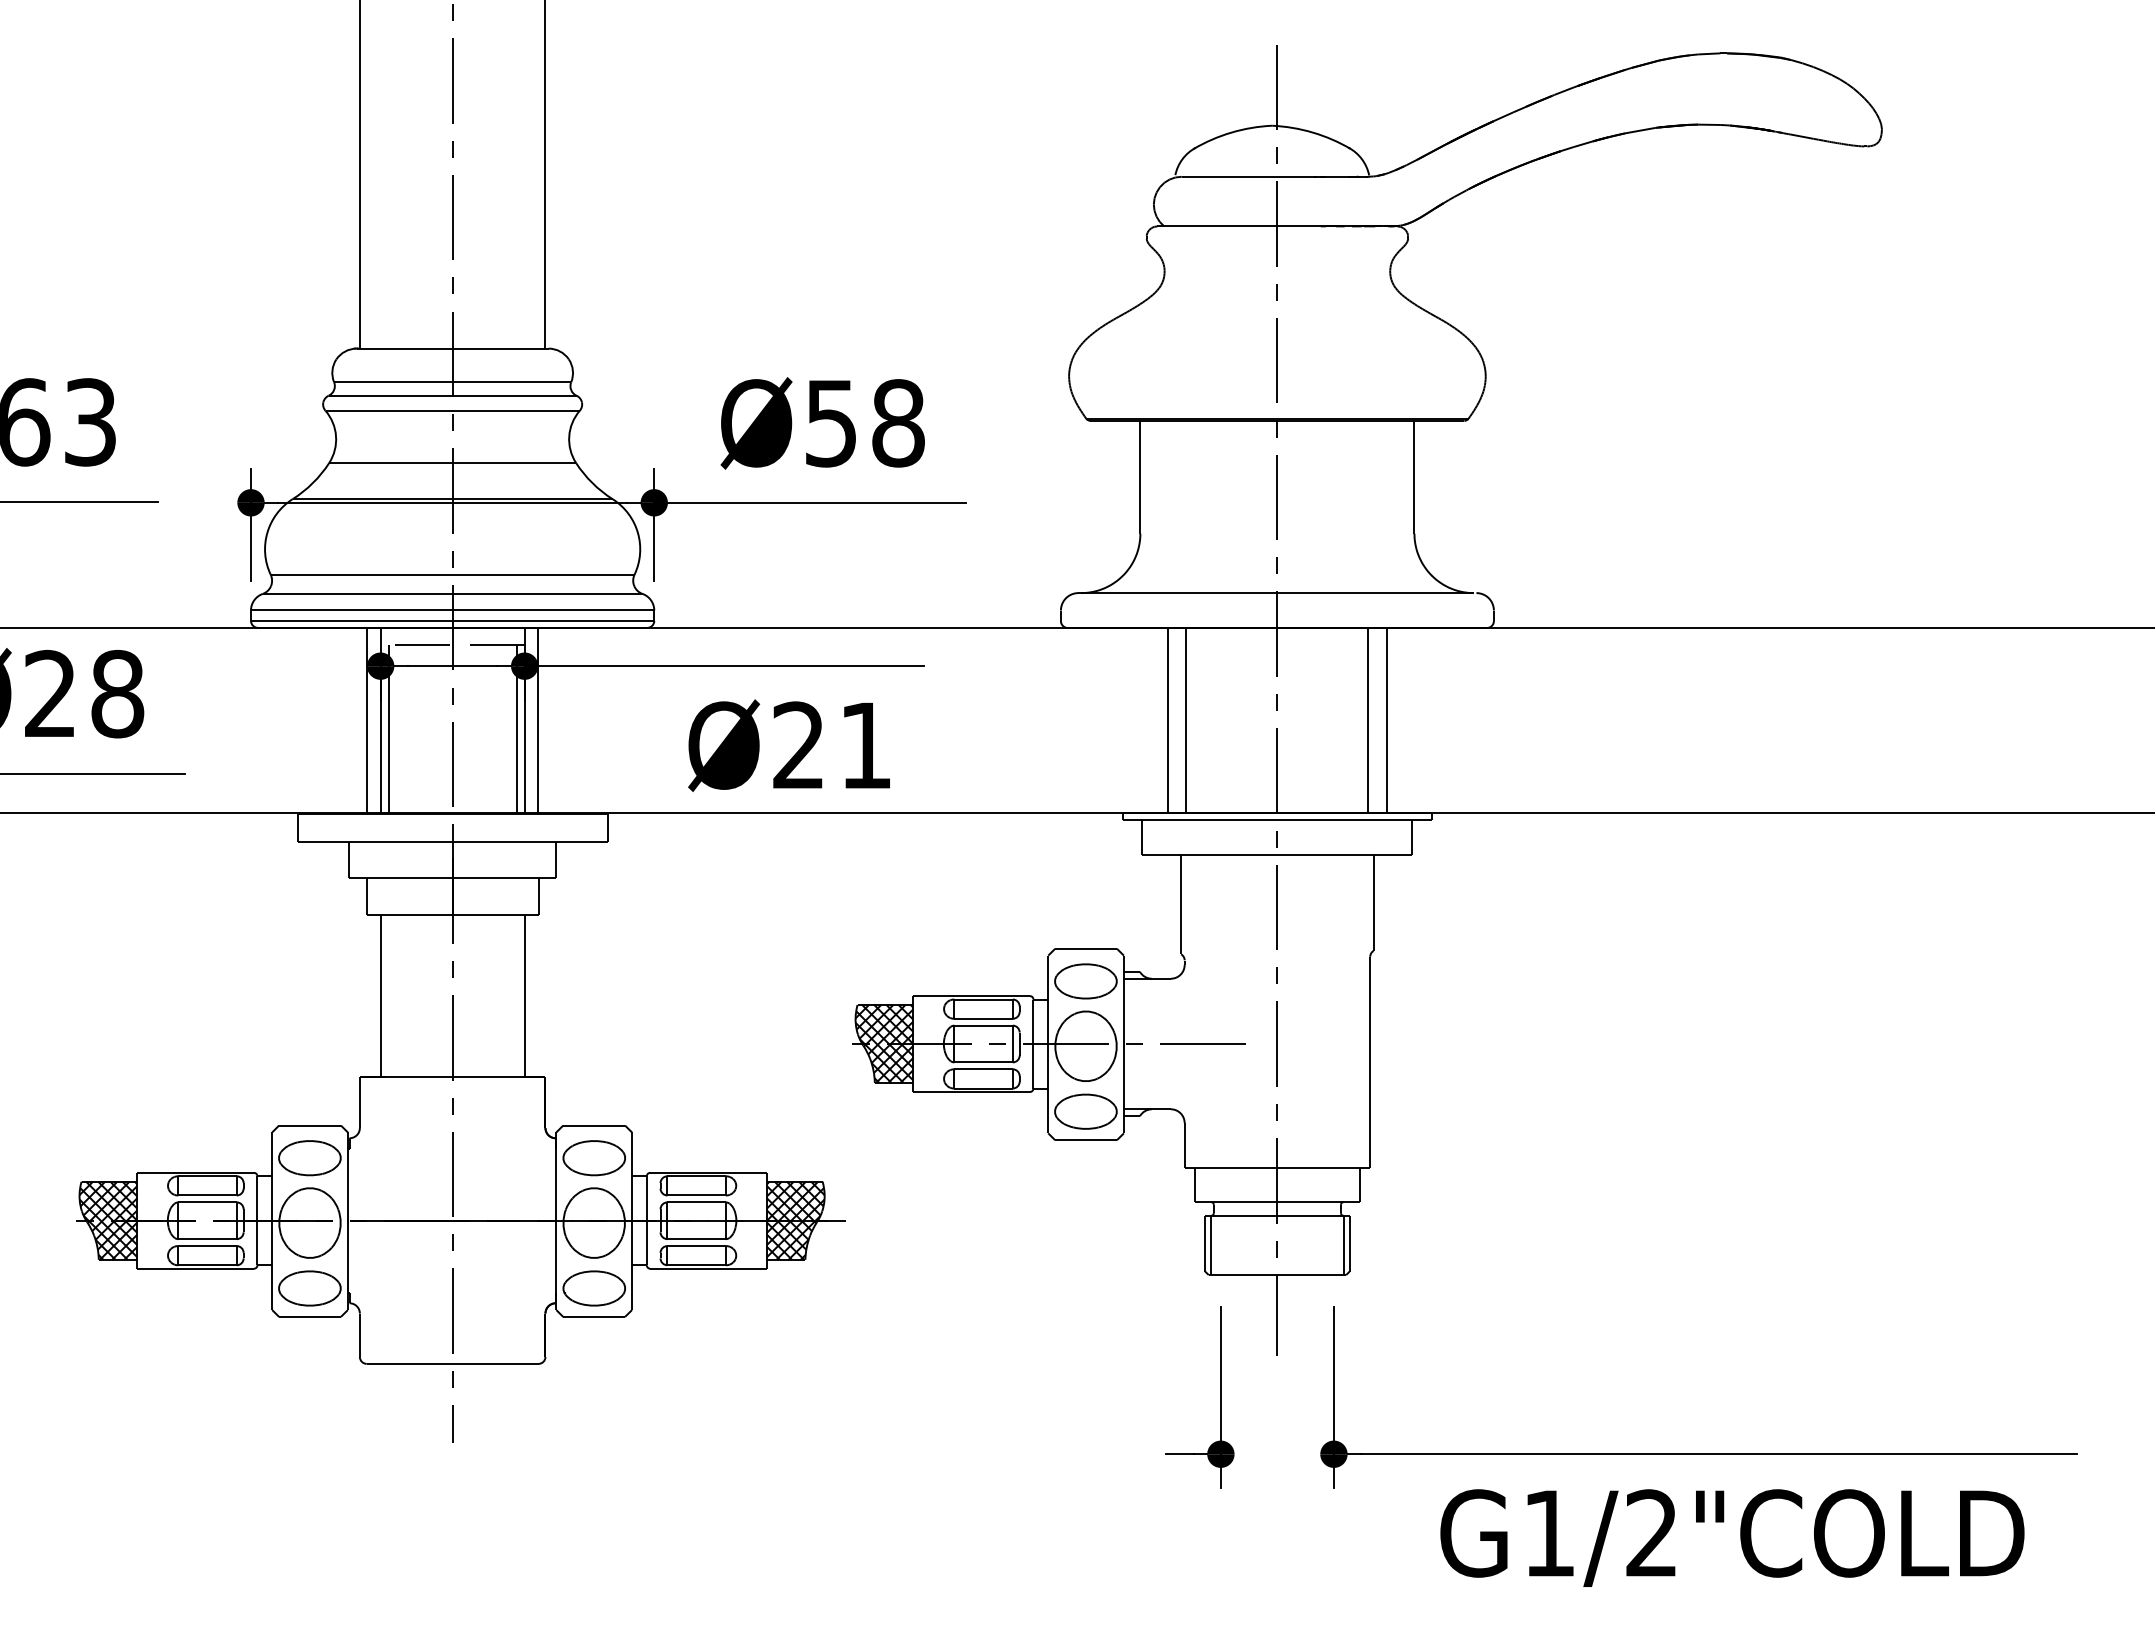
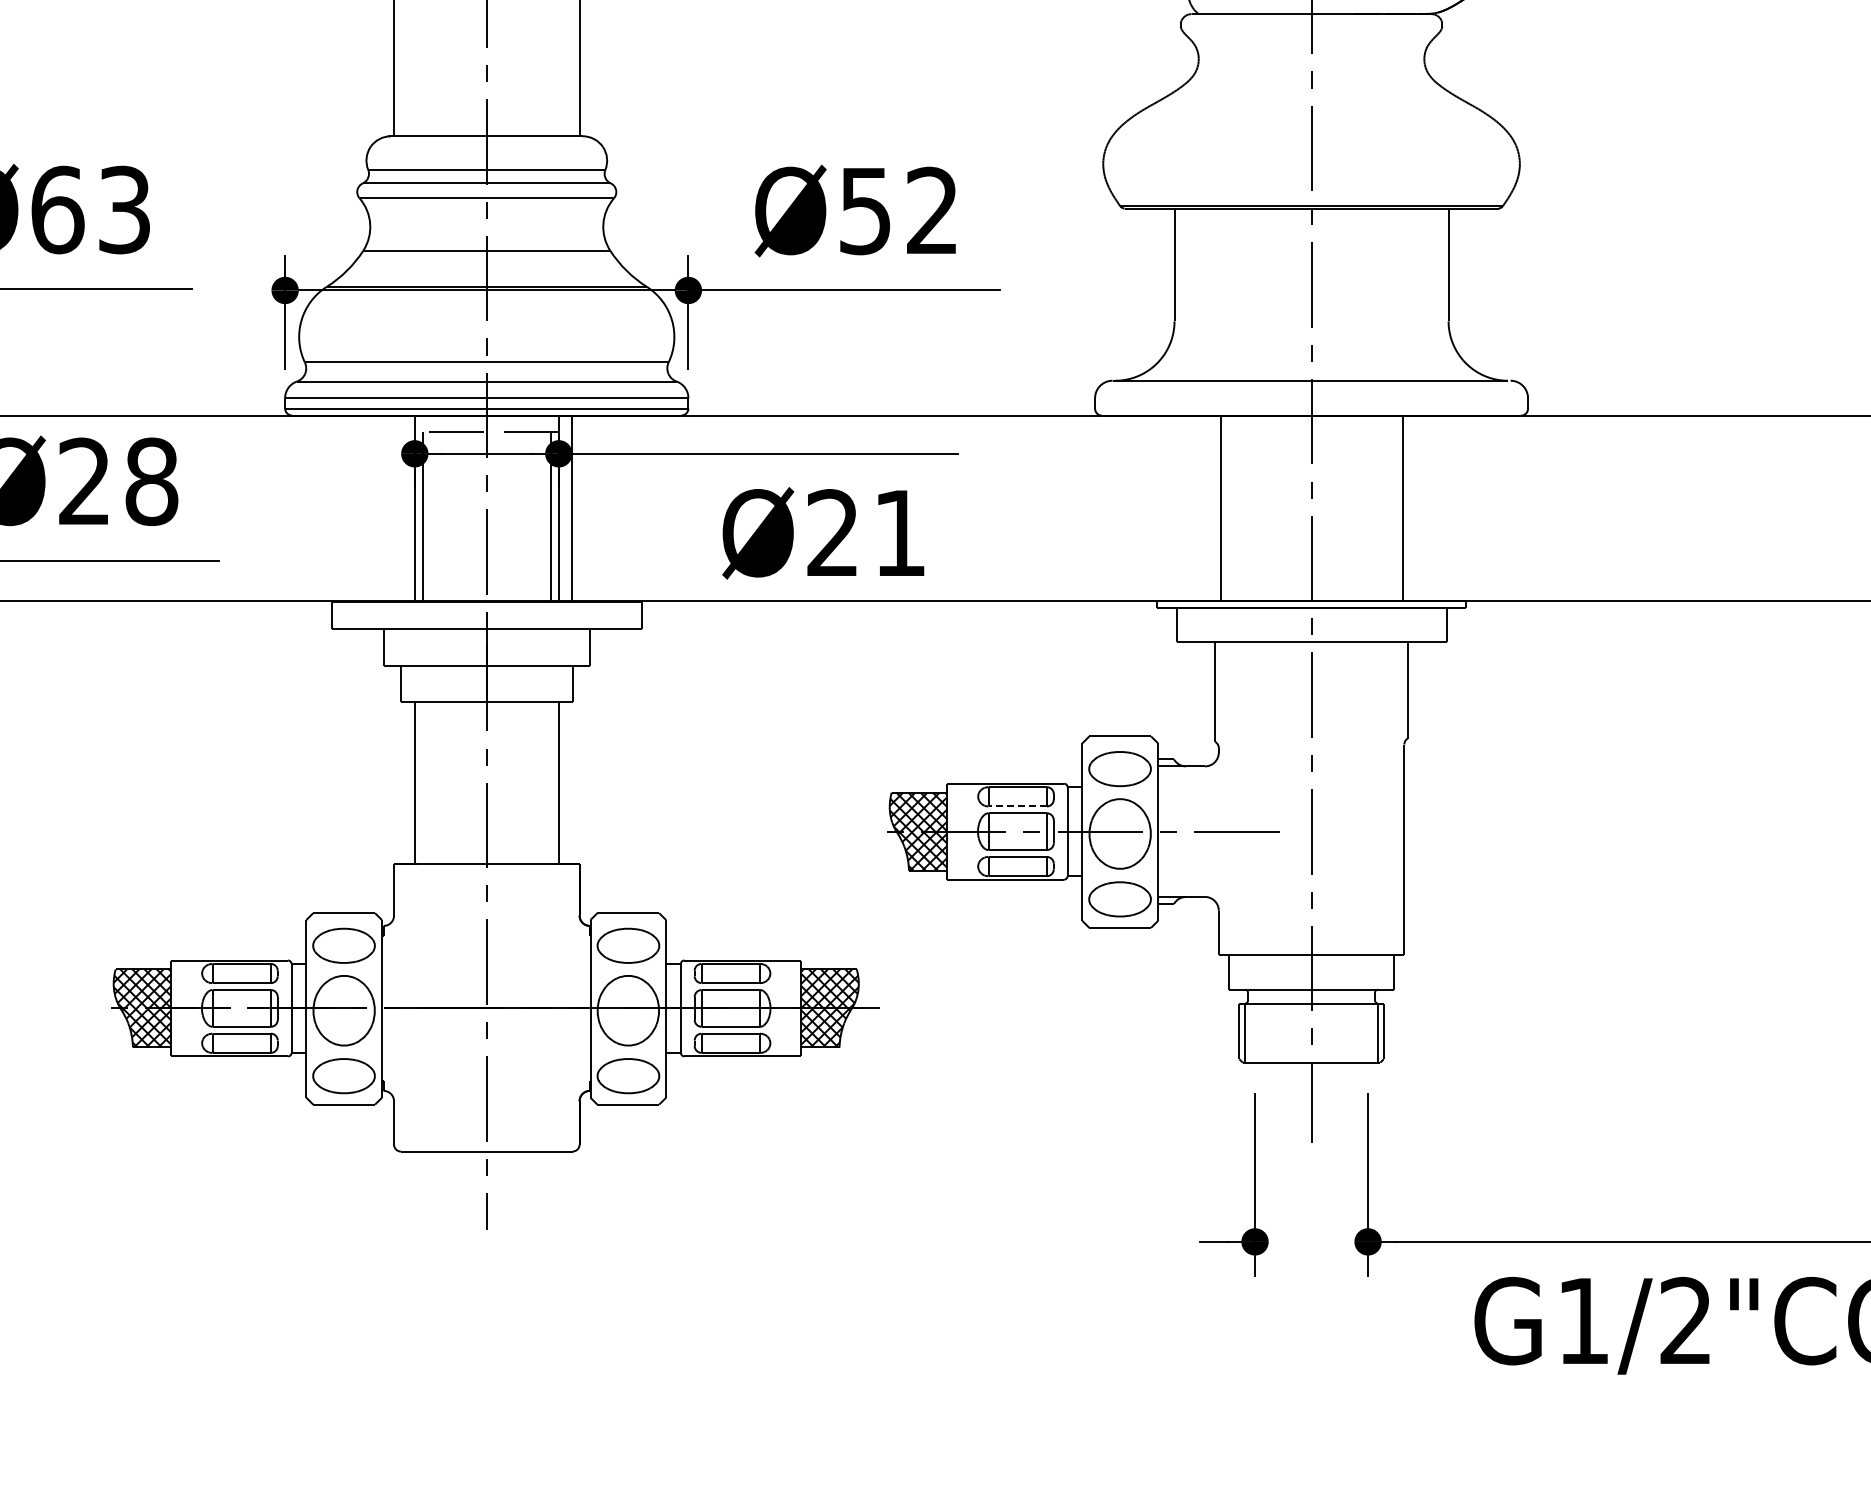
text: (898, 423) -> (932, 211), Ø58 -> Ø52
line: (367, 720) -> (401, 508), removed
line: (1168, 720) -> (1202, 508), removed
line: (1386, 720) -> (1420, 508), removed
line: (983, 1018) -> (1017, 806), solid -> dashed

